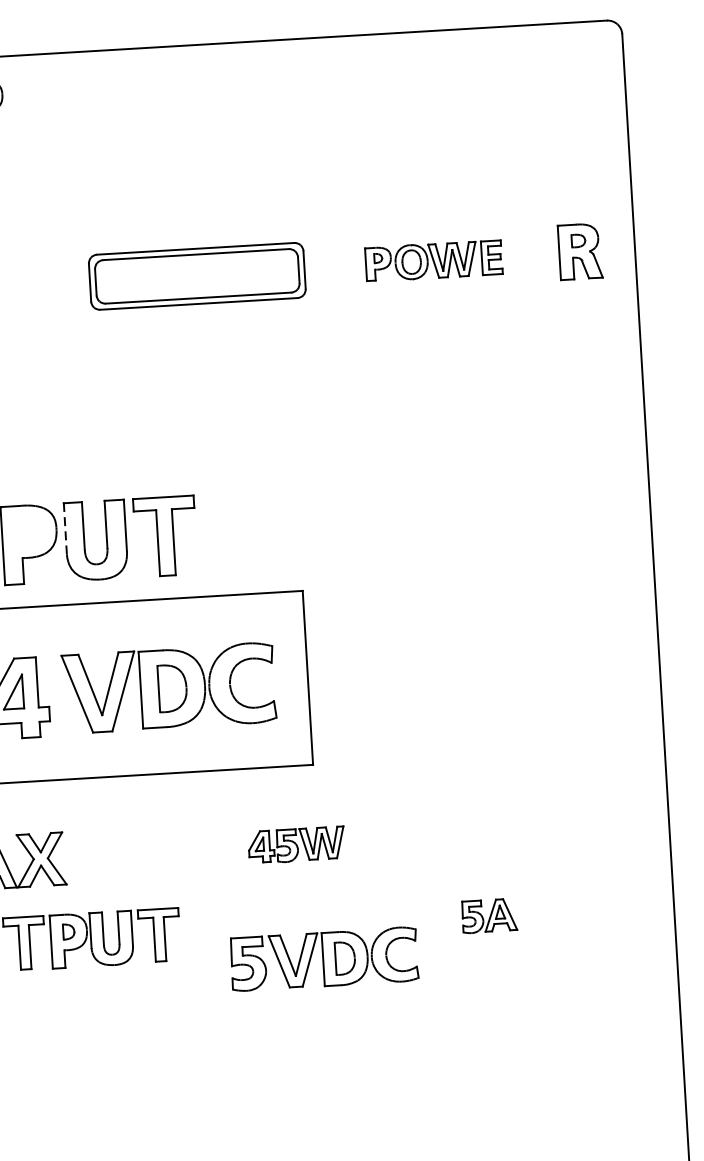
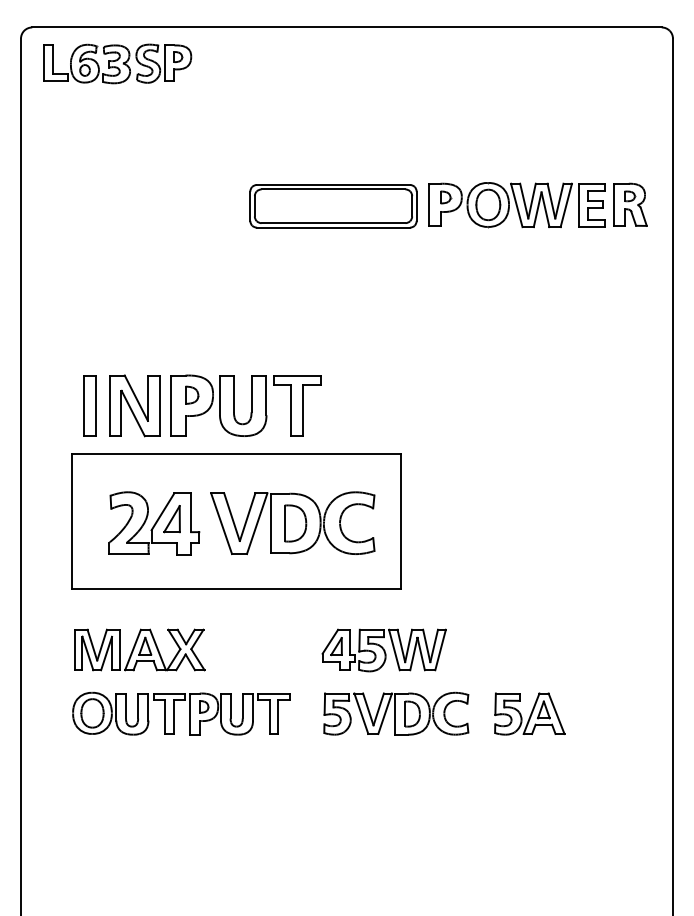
part: (433, 261) -> (516, 205), size x1.67
part: (29, 529) -> (192, 394), added
line: (64, 529) -> (219, 395), dashed -> solid
part: (295, 845) -> (383, 650), size x1.67
part: (488, 915) -> (529, 713), size x1.67
part: (324, 958) -> (396, 713), moved

